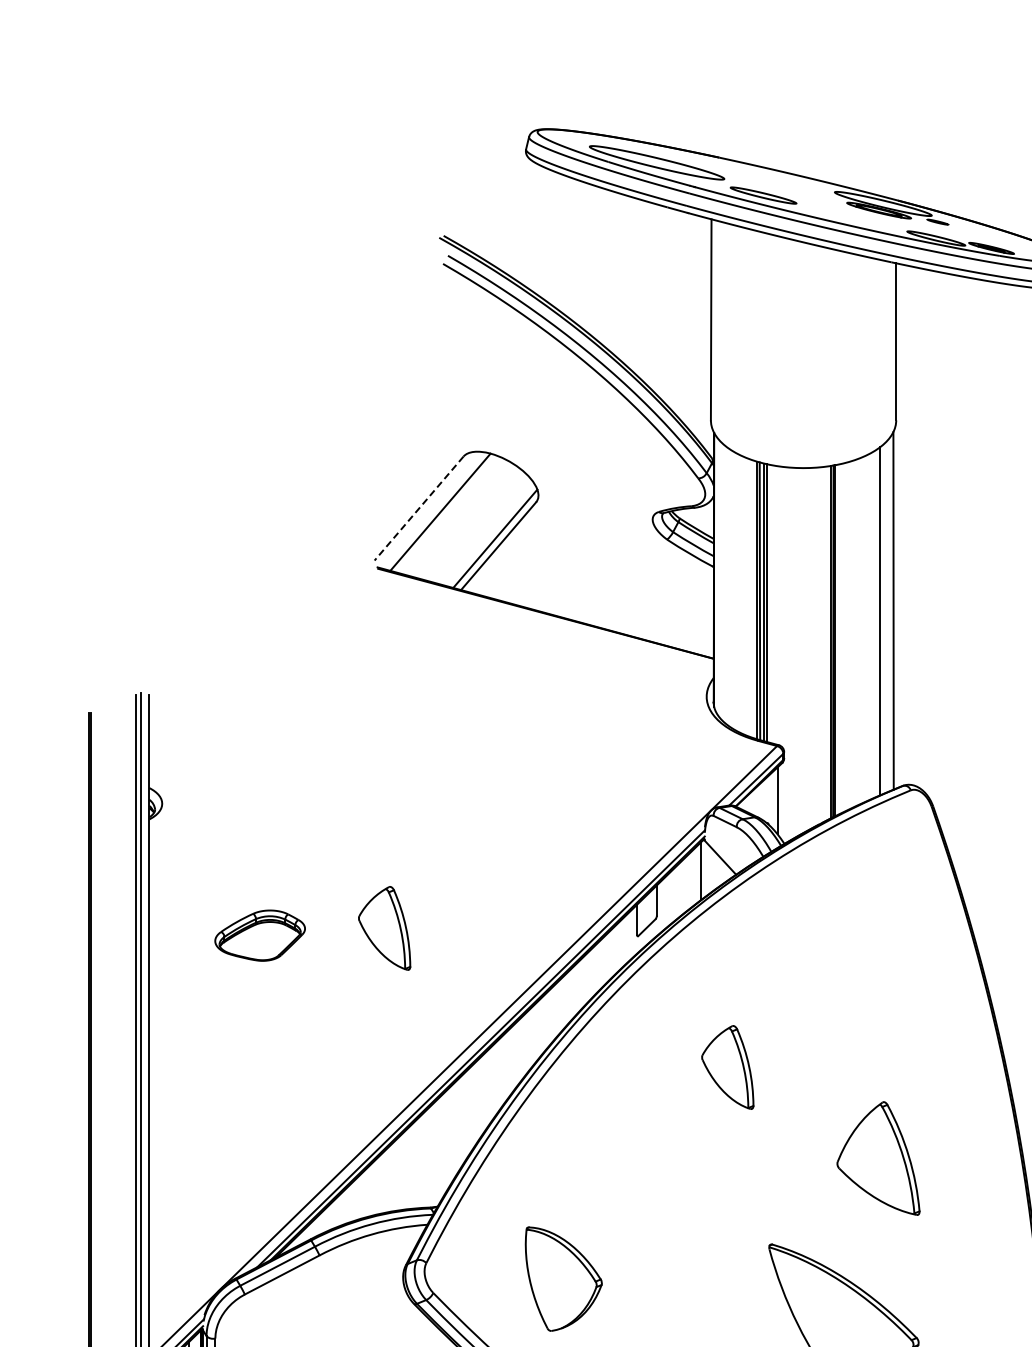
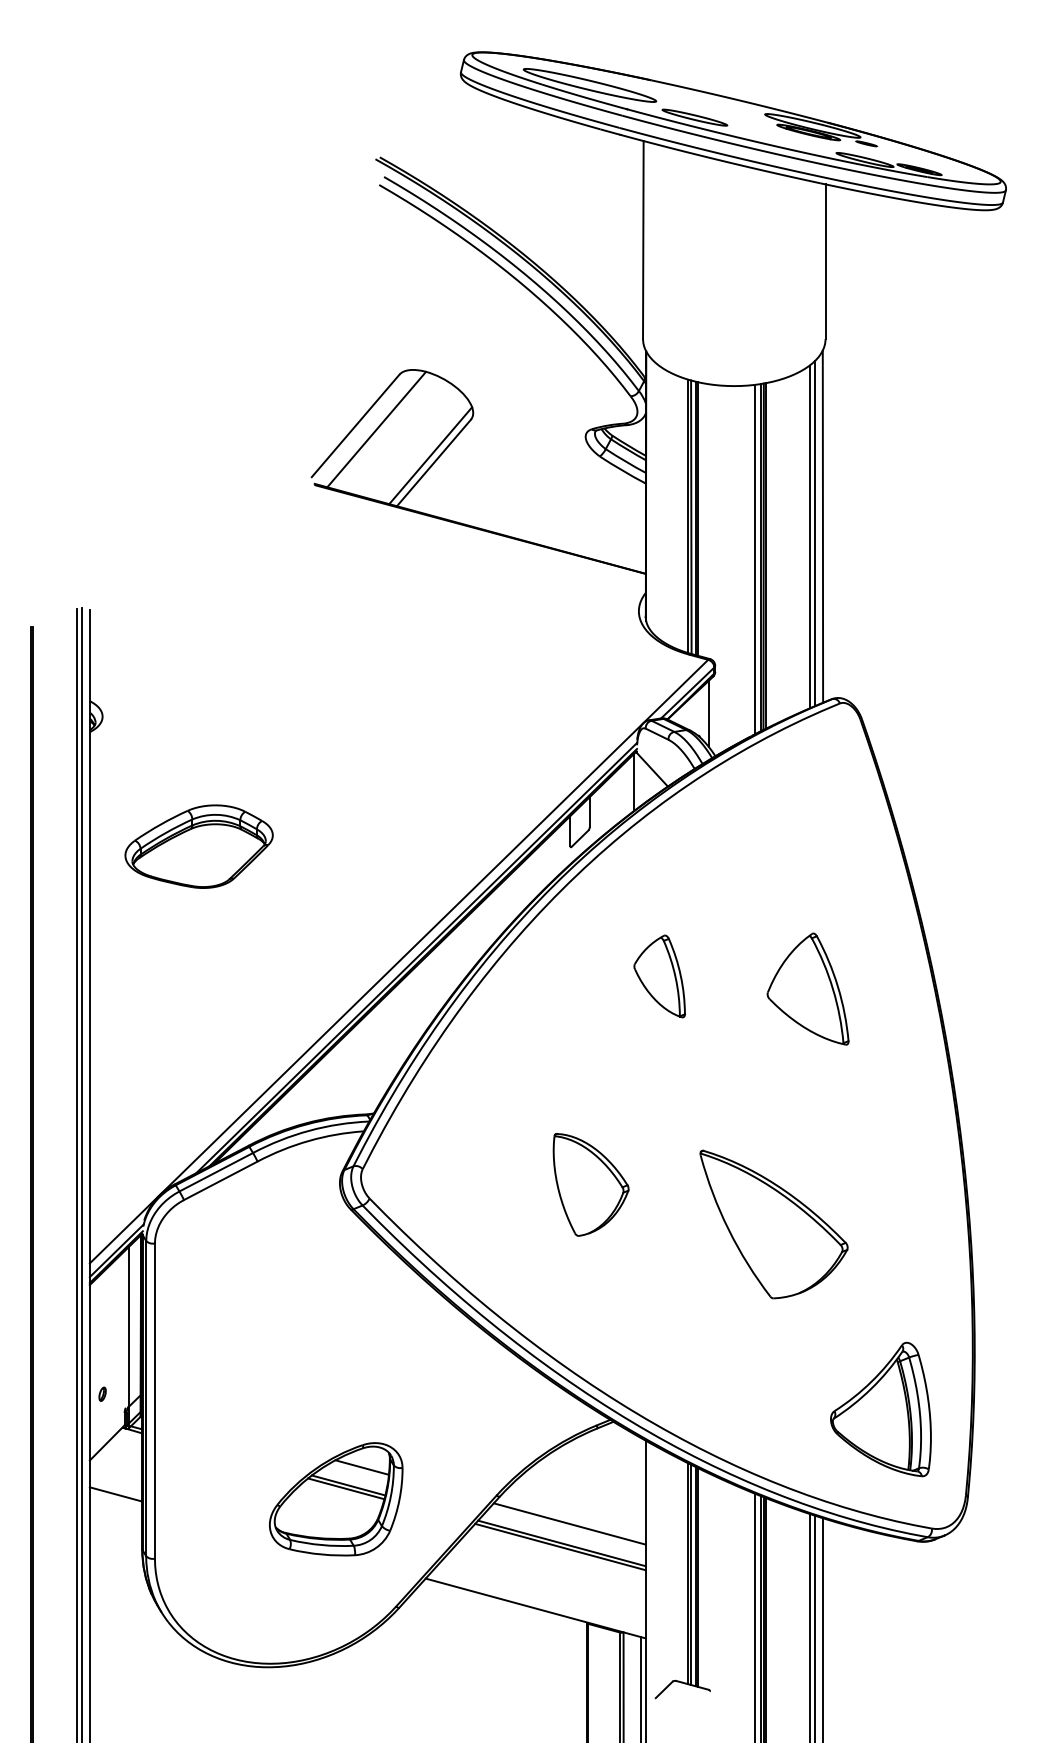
line: (418, 509) -> (355, 426), dashed -> solid
line: (886, 617) -> (815, 533), added
line: (825, 644) -> (755, 559), added
part: (384, 928) -> (321, 839), removed
part: (259, 935) -> (198, 846), size x1.67
part: (877, 1157) -> (807, 988), moved
part: (563, 1278) -> (590, 1184), moved

